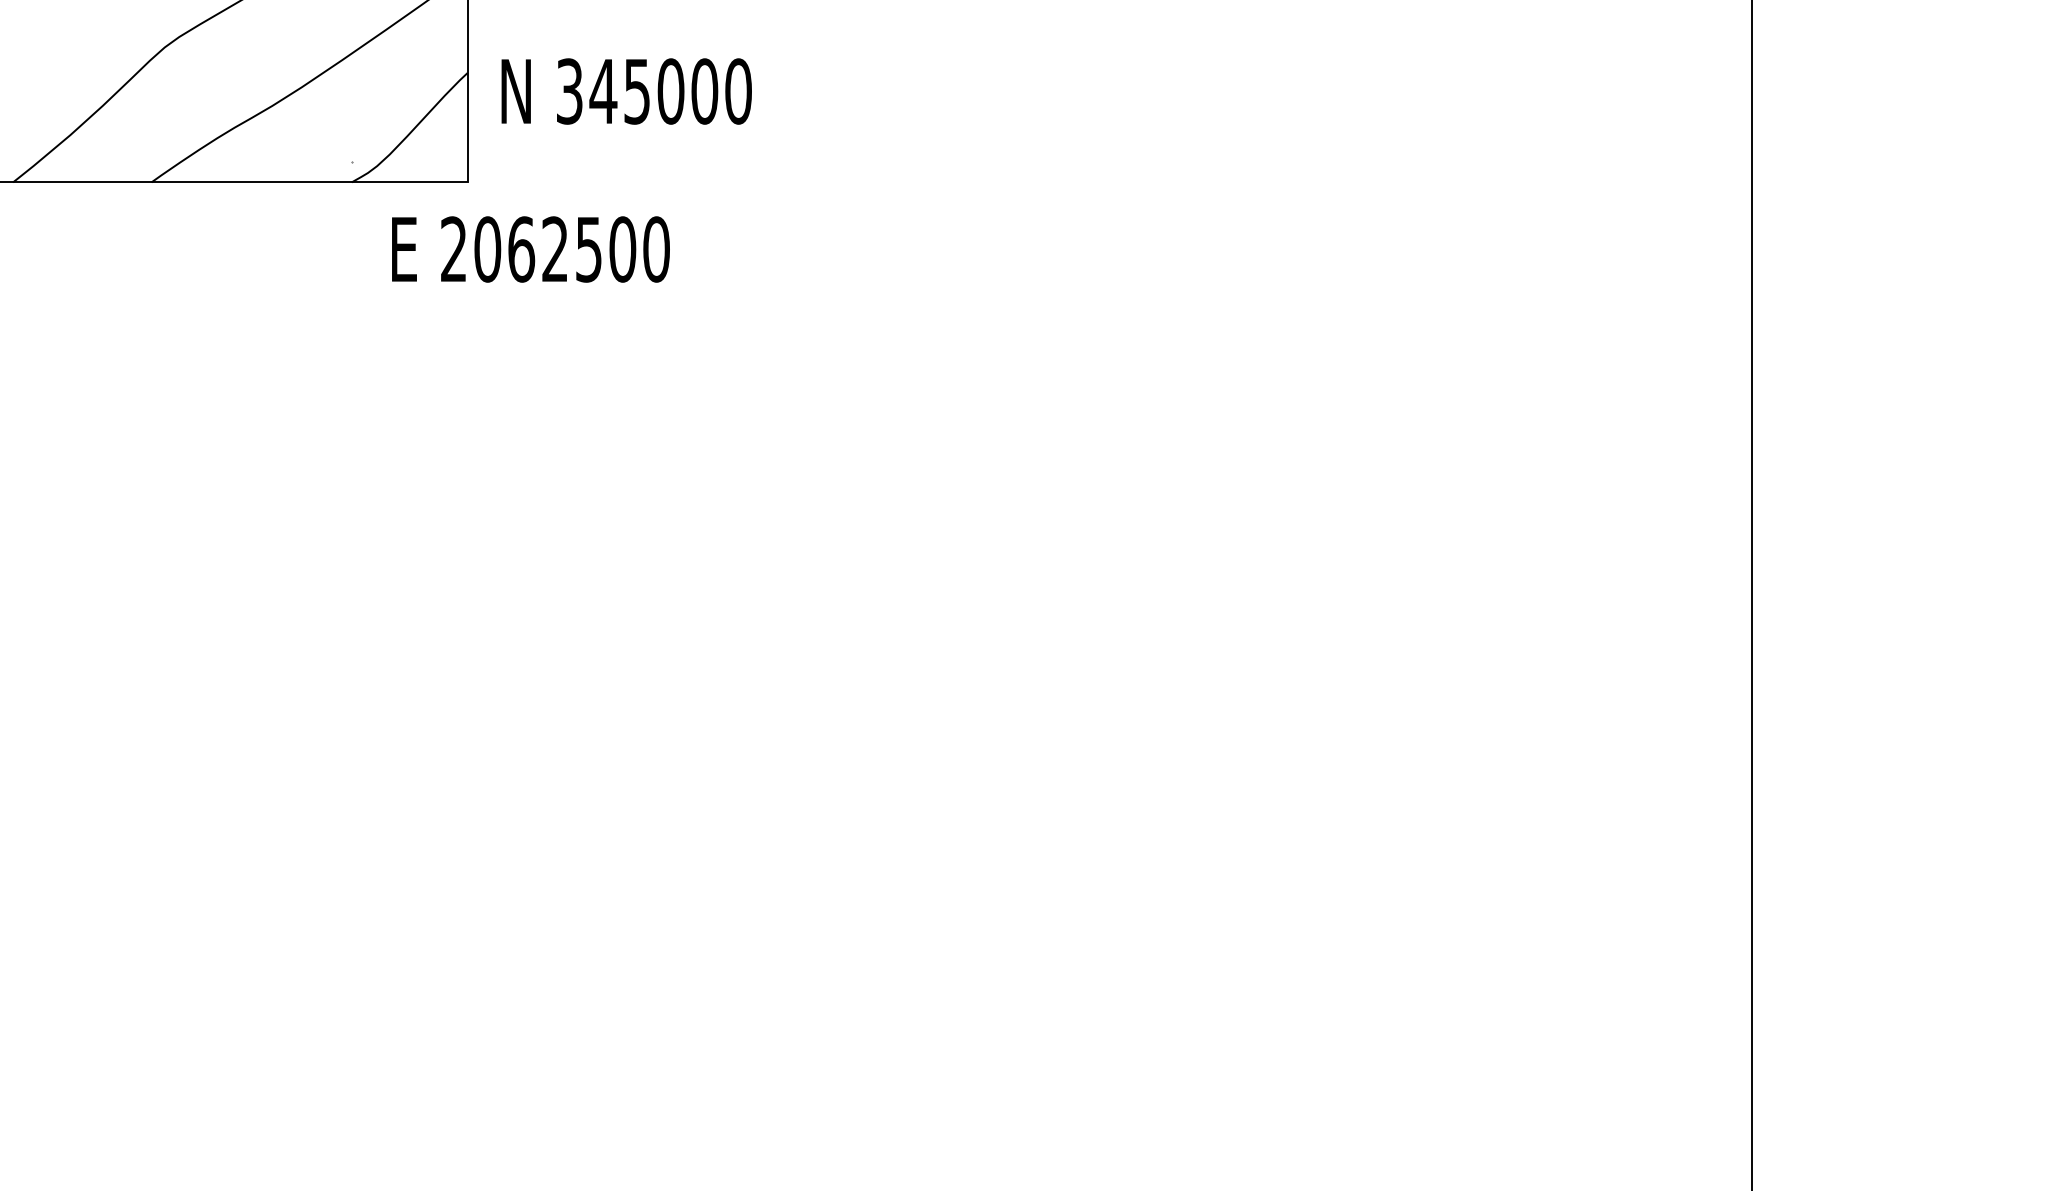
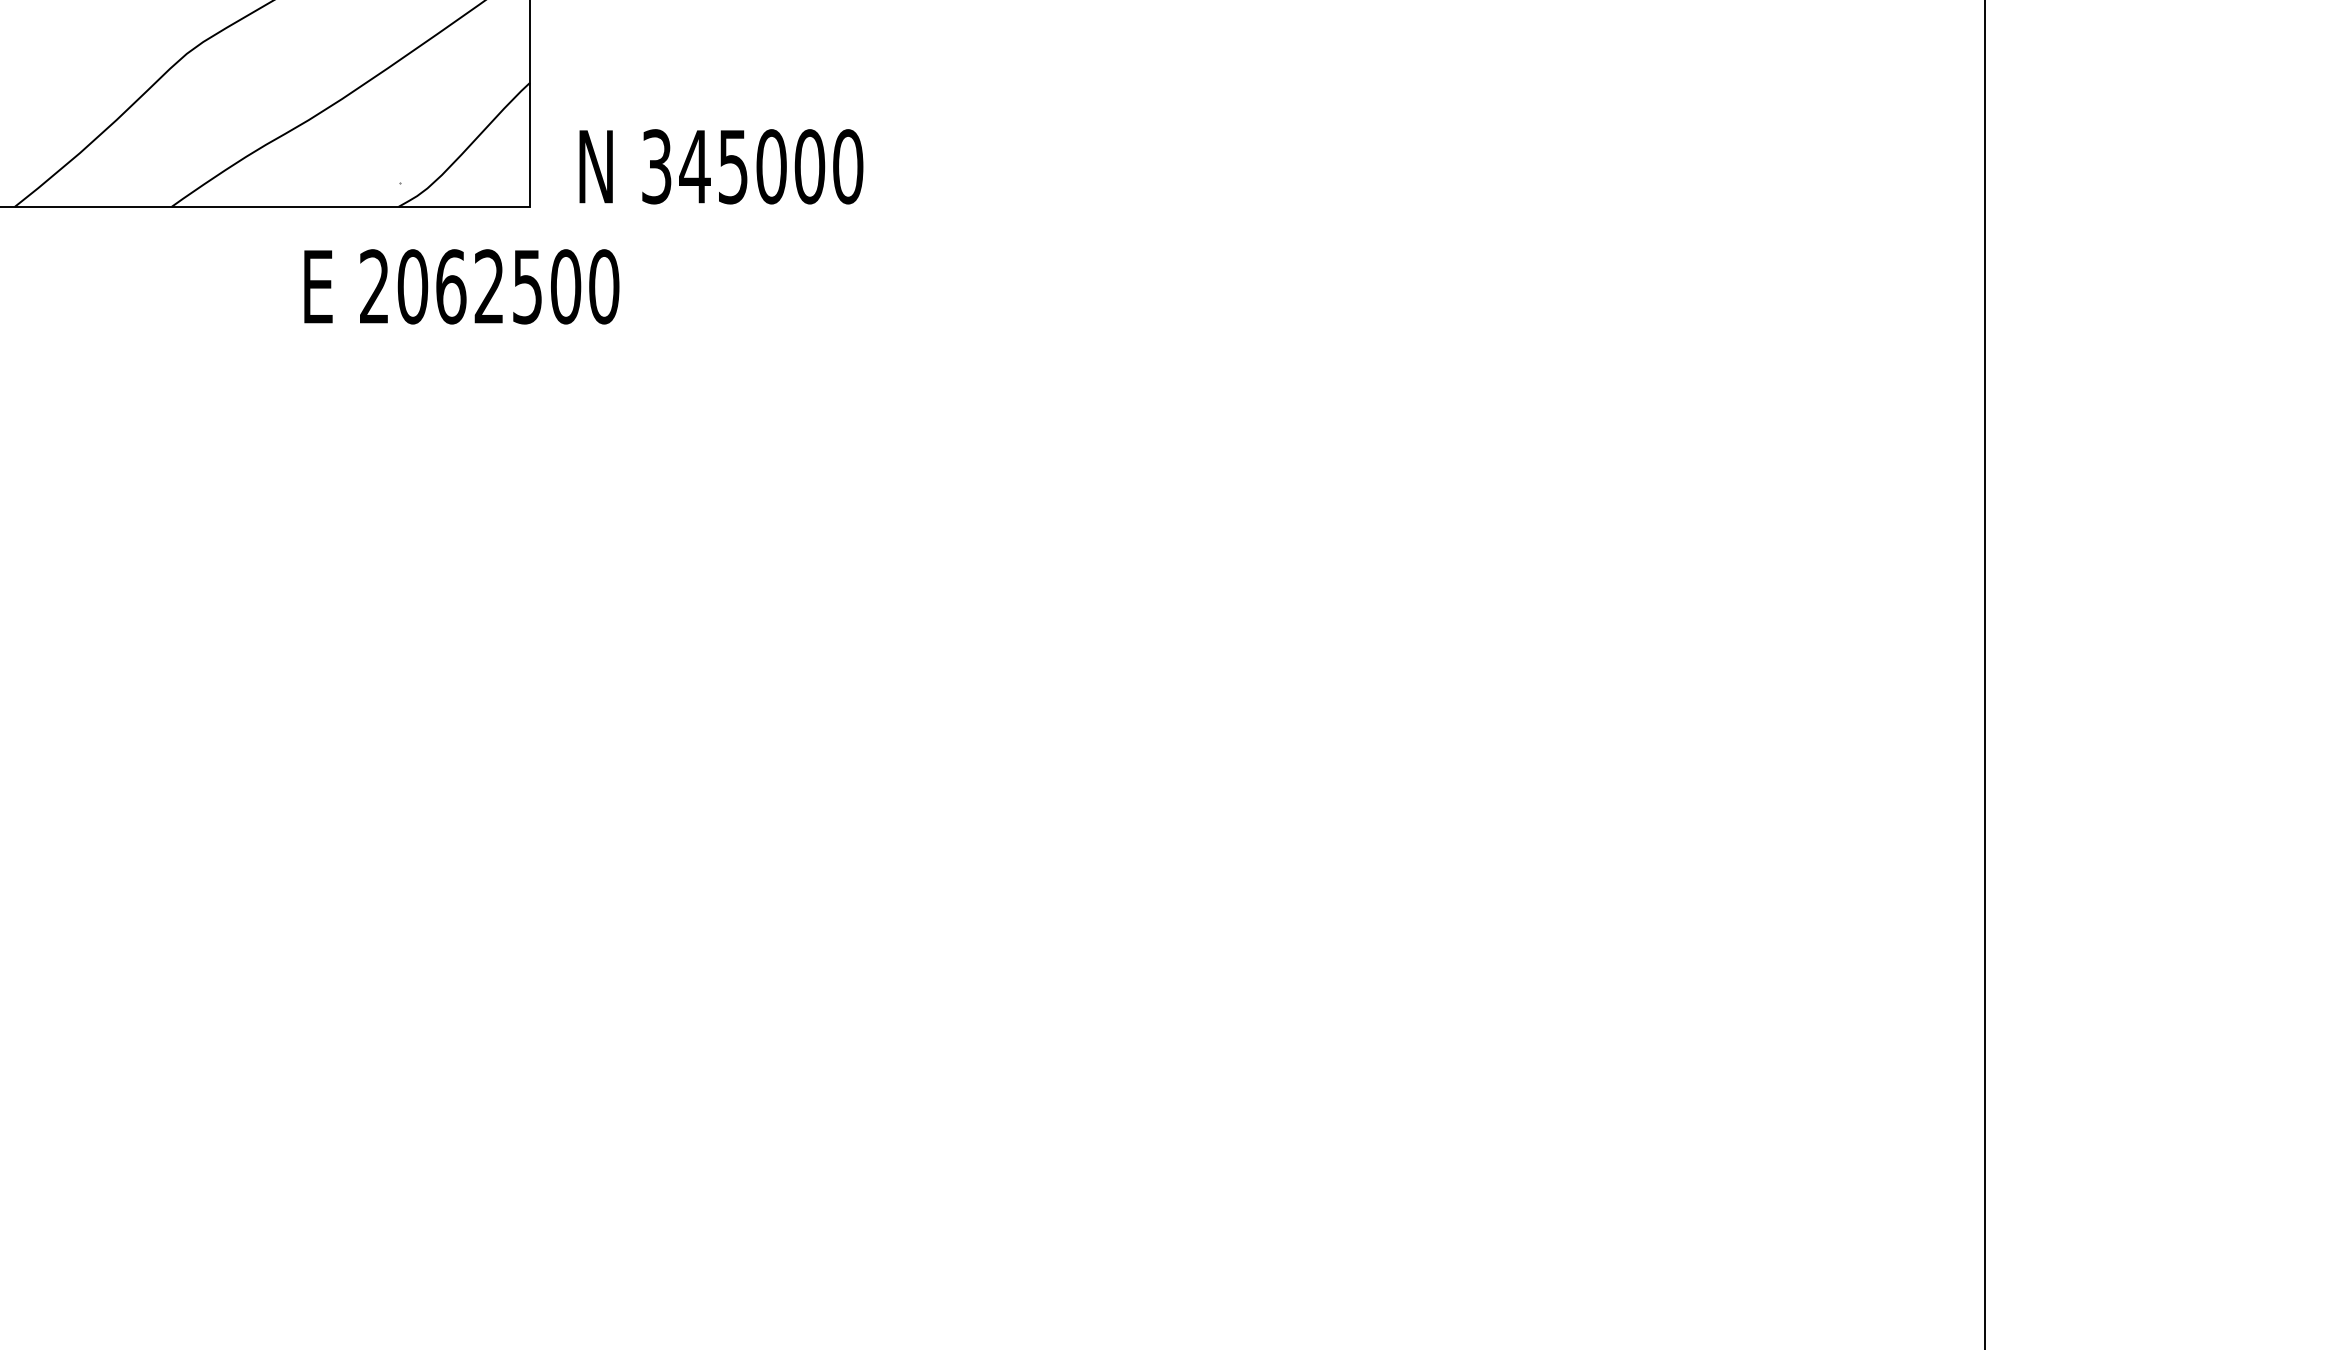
text: (626, 91) -> (721, 166), moved
text: (530, 249) -> (461, 286), moved

